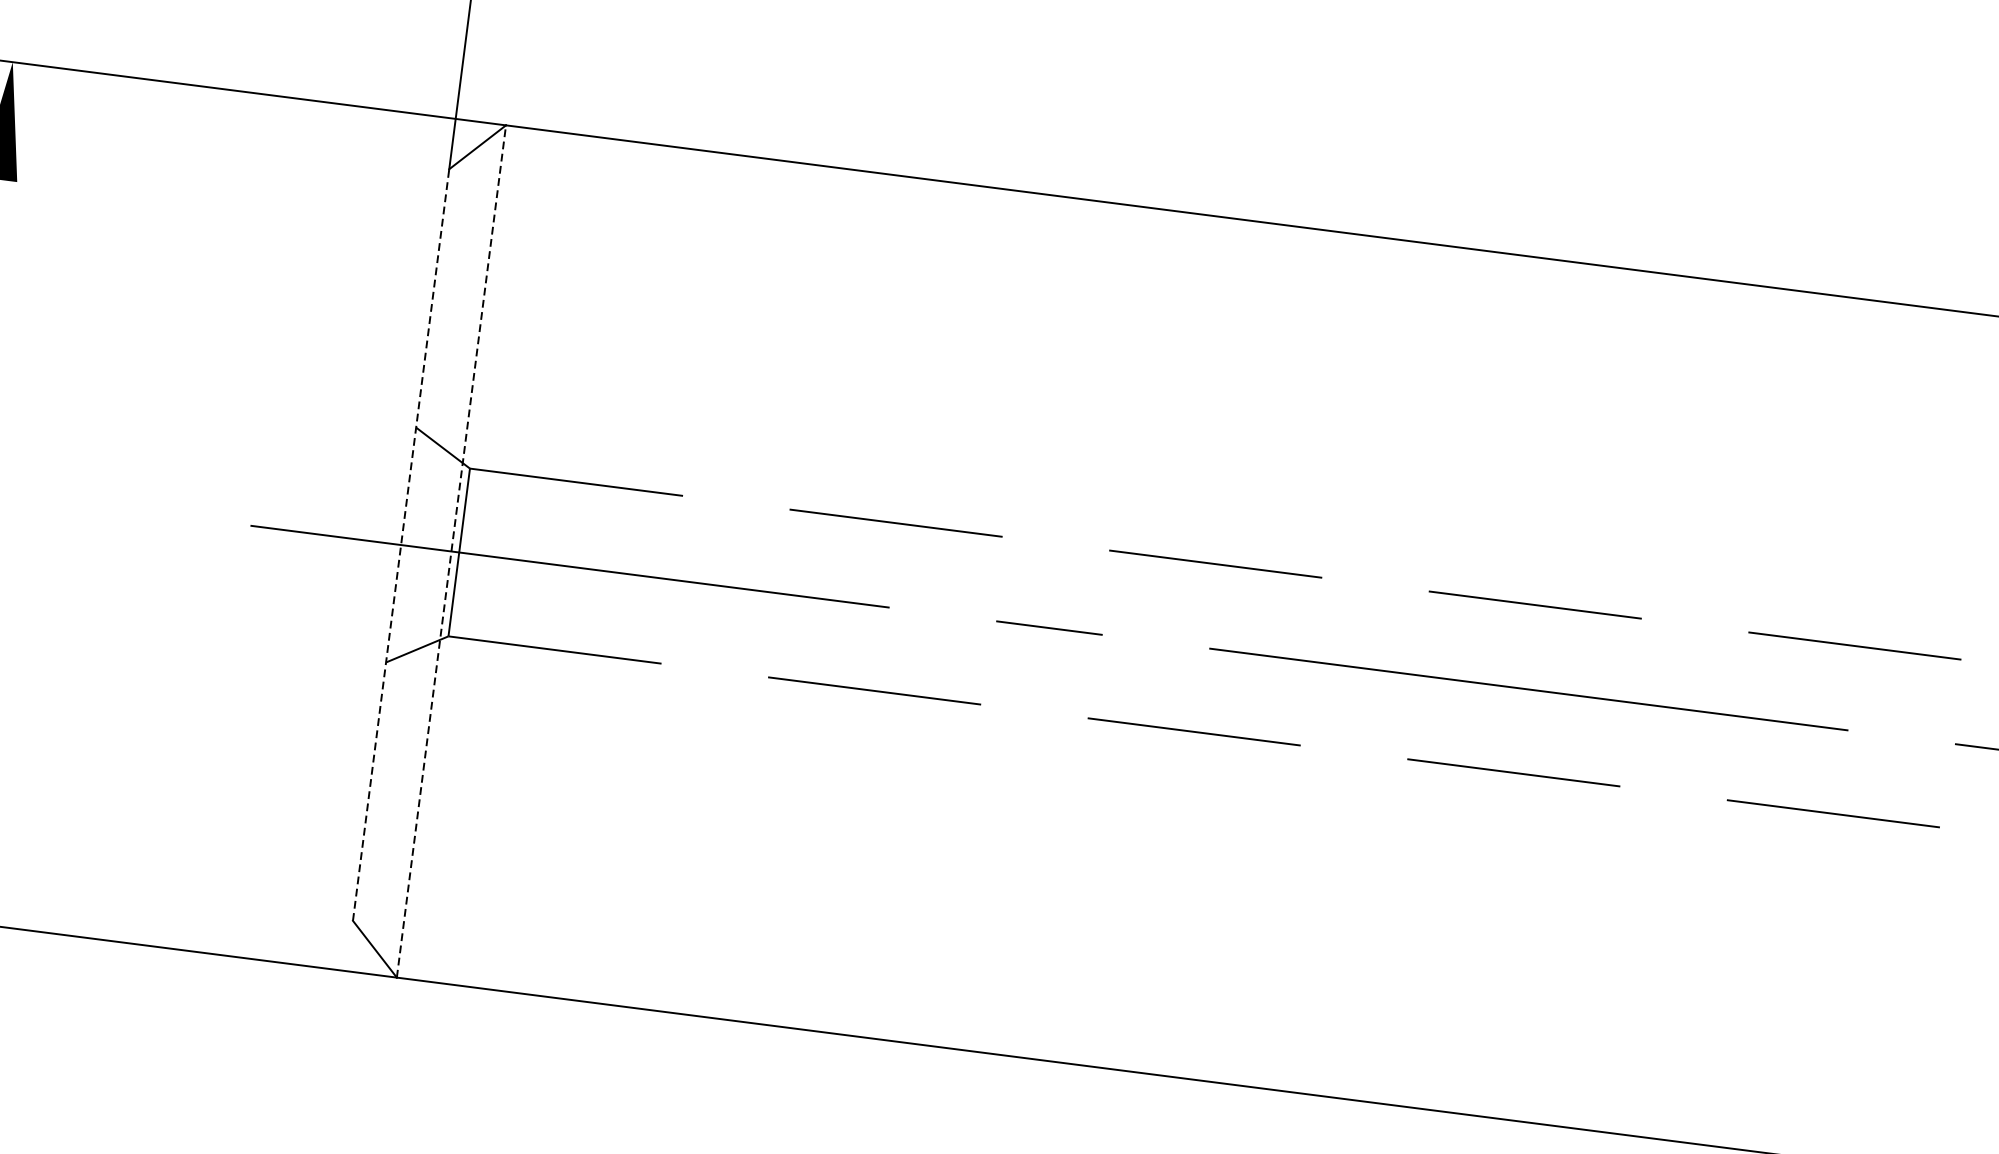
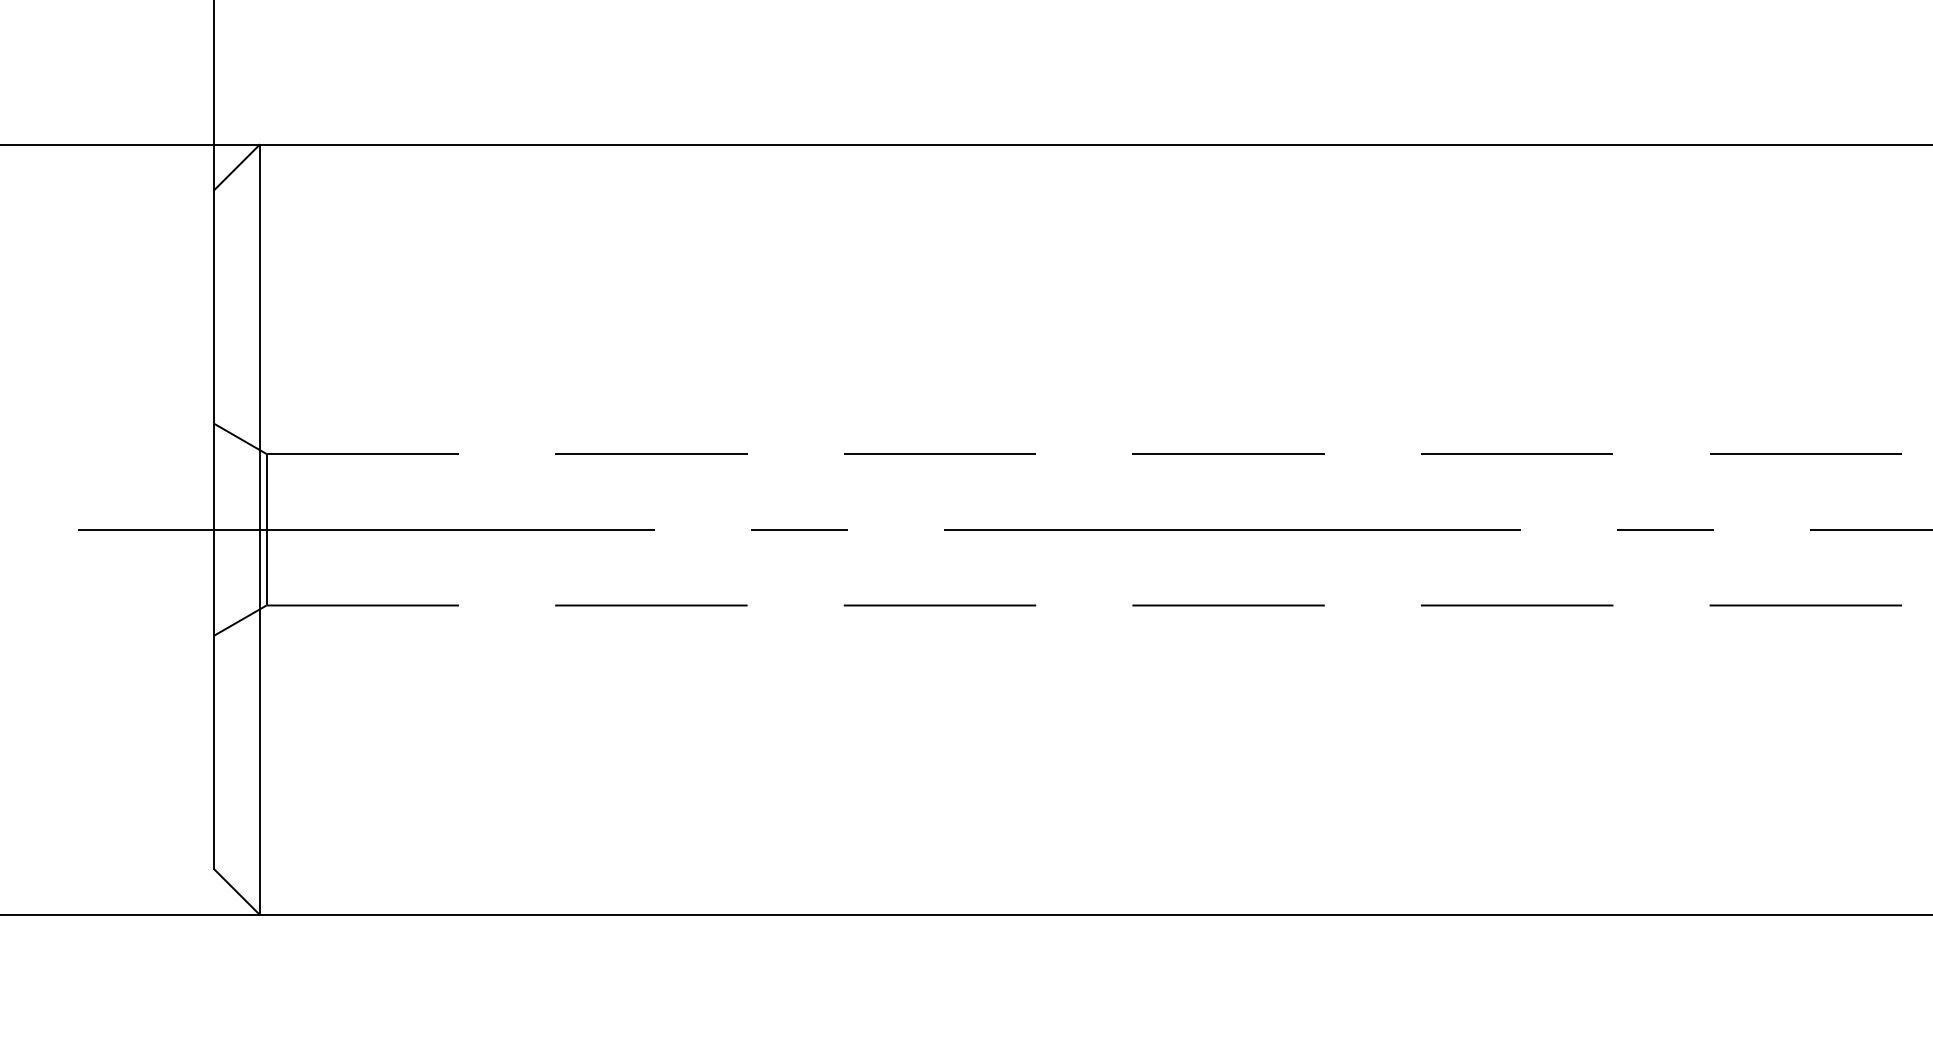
line: (401, 544) -> (214, 529), dashed -> solid
line: (451, 551) -> (259, 529), dashed -> solid

